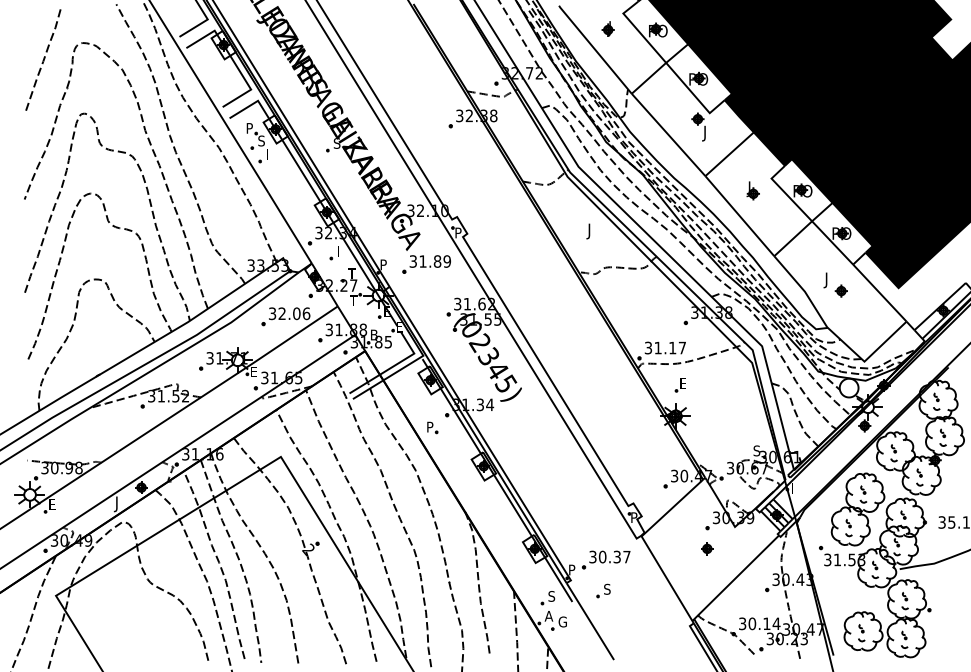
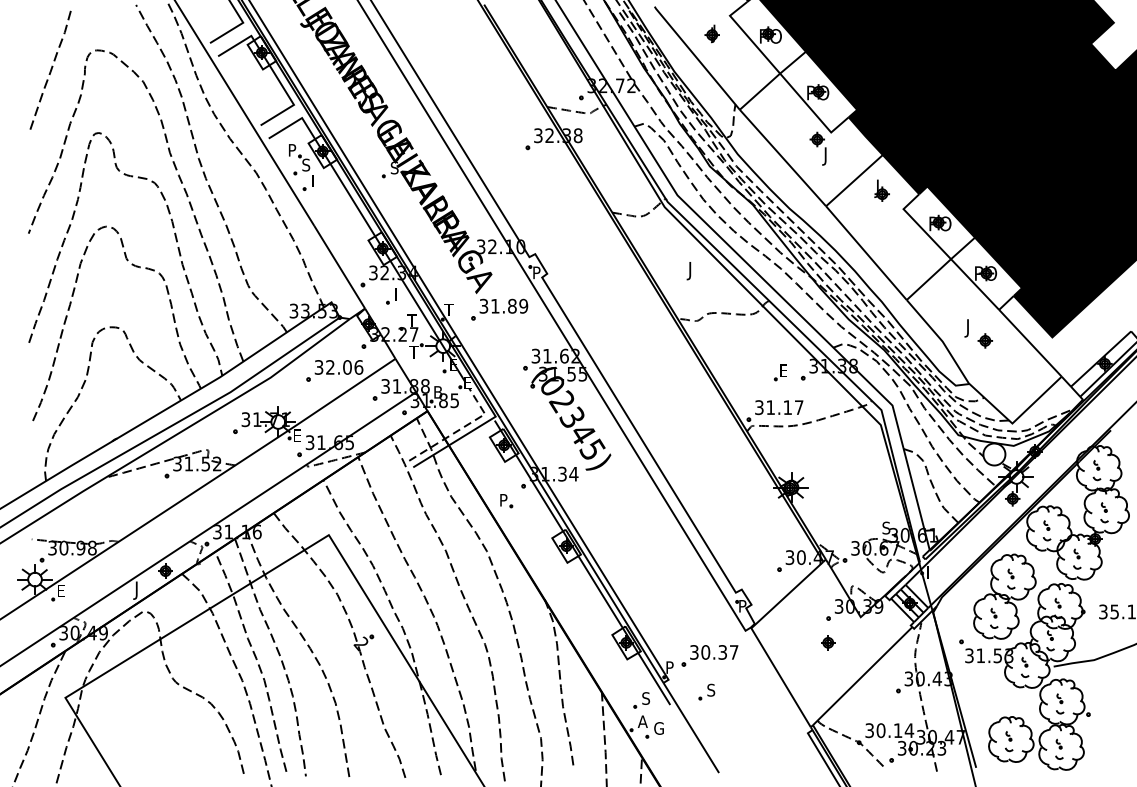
part: (752, 190) -> (881, 190), moved
text: (383, 264) -> (449, 309), P -> T
line: (394, 366) -> (461, 429), solid -> dashed
part: (679, 385) -> (779, 373), moved

